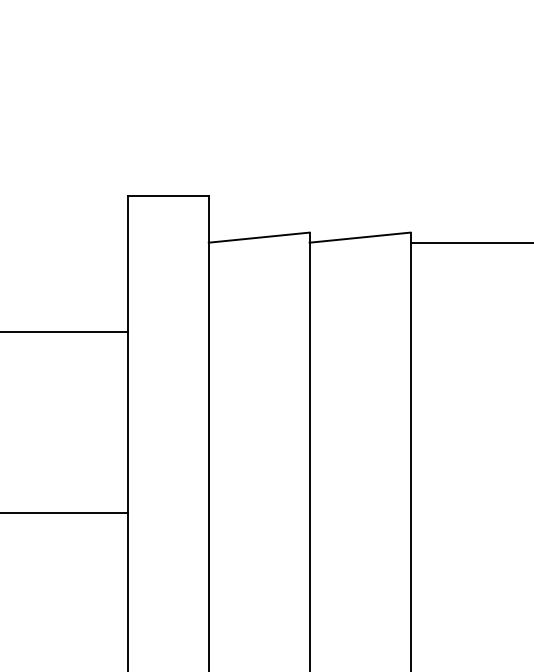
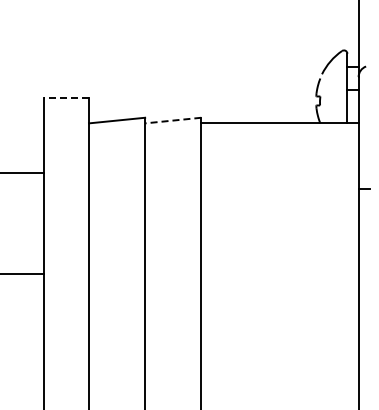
line: (168, 196) -> (66, 97), solid -> dashed
line: (358, 237) -> (172, 120), solid -> dashed

